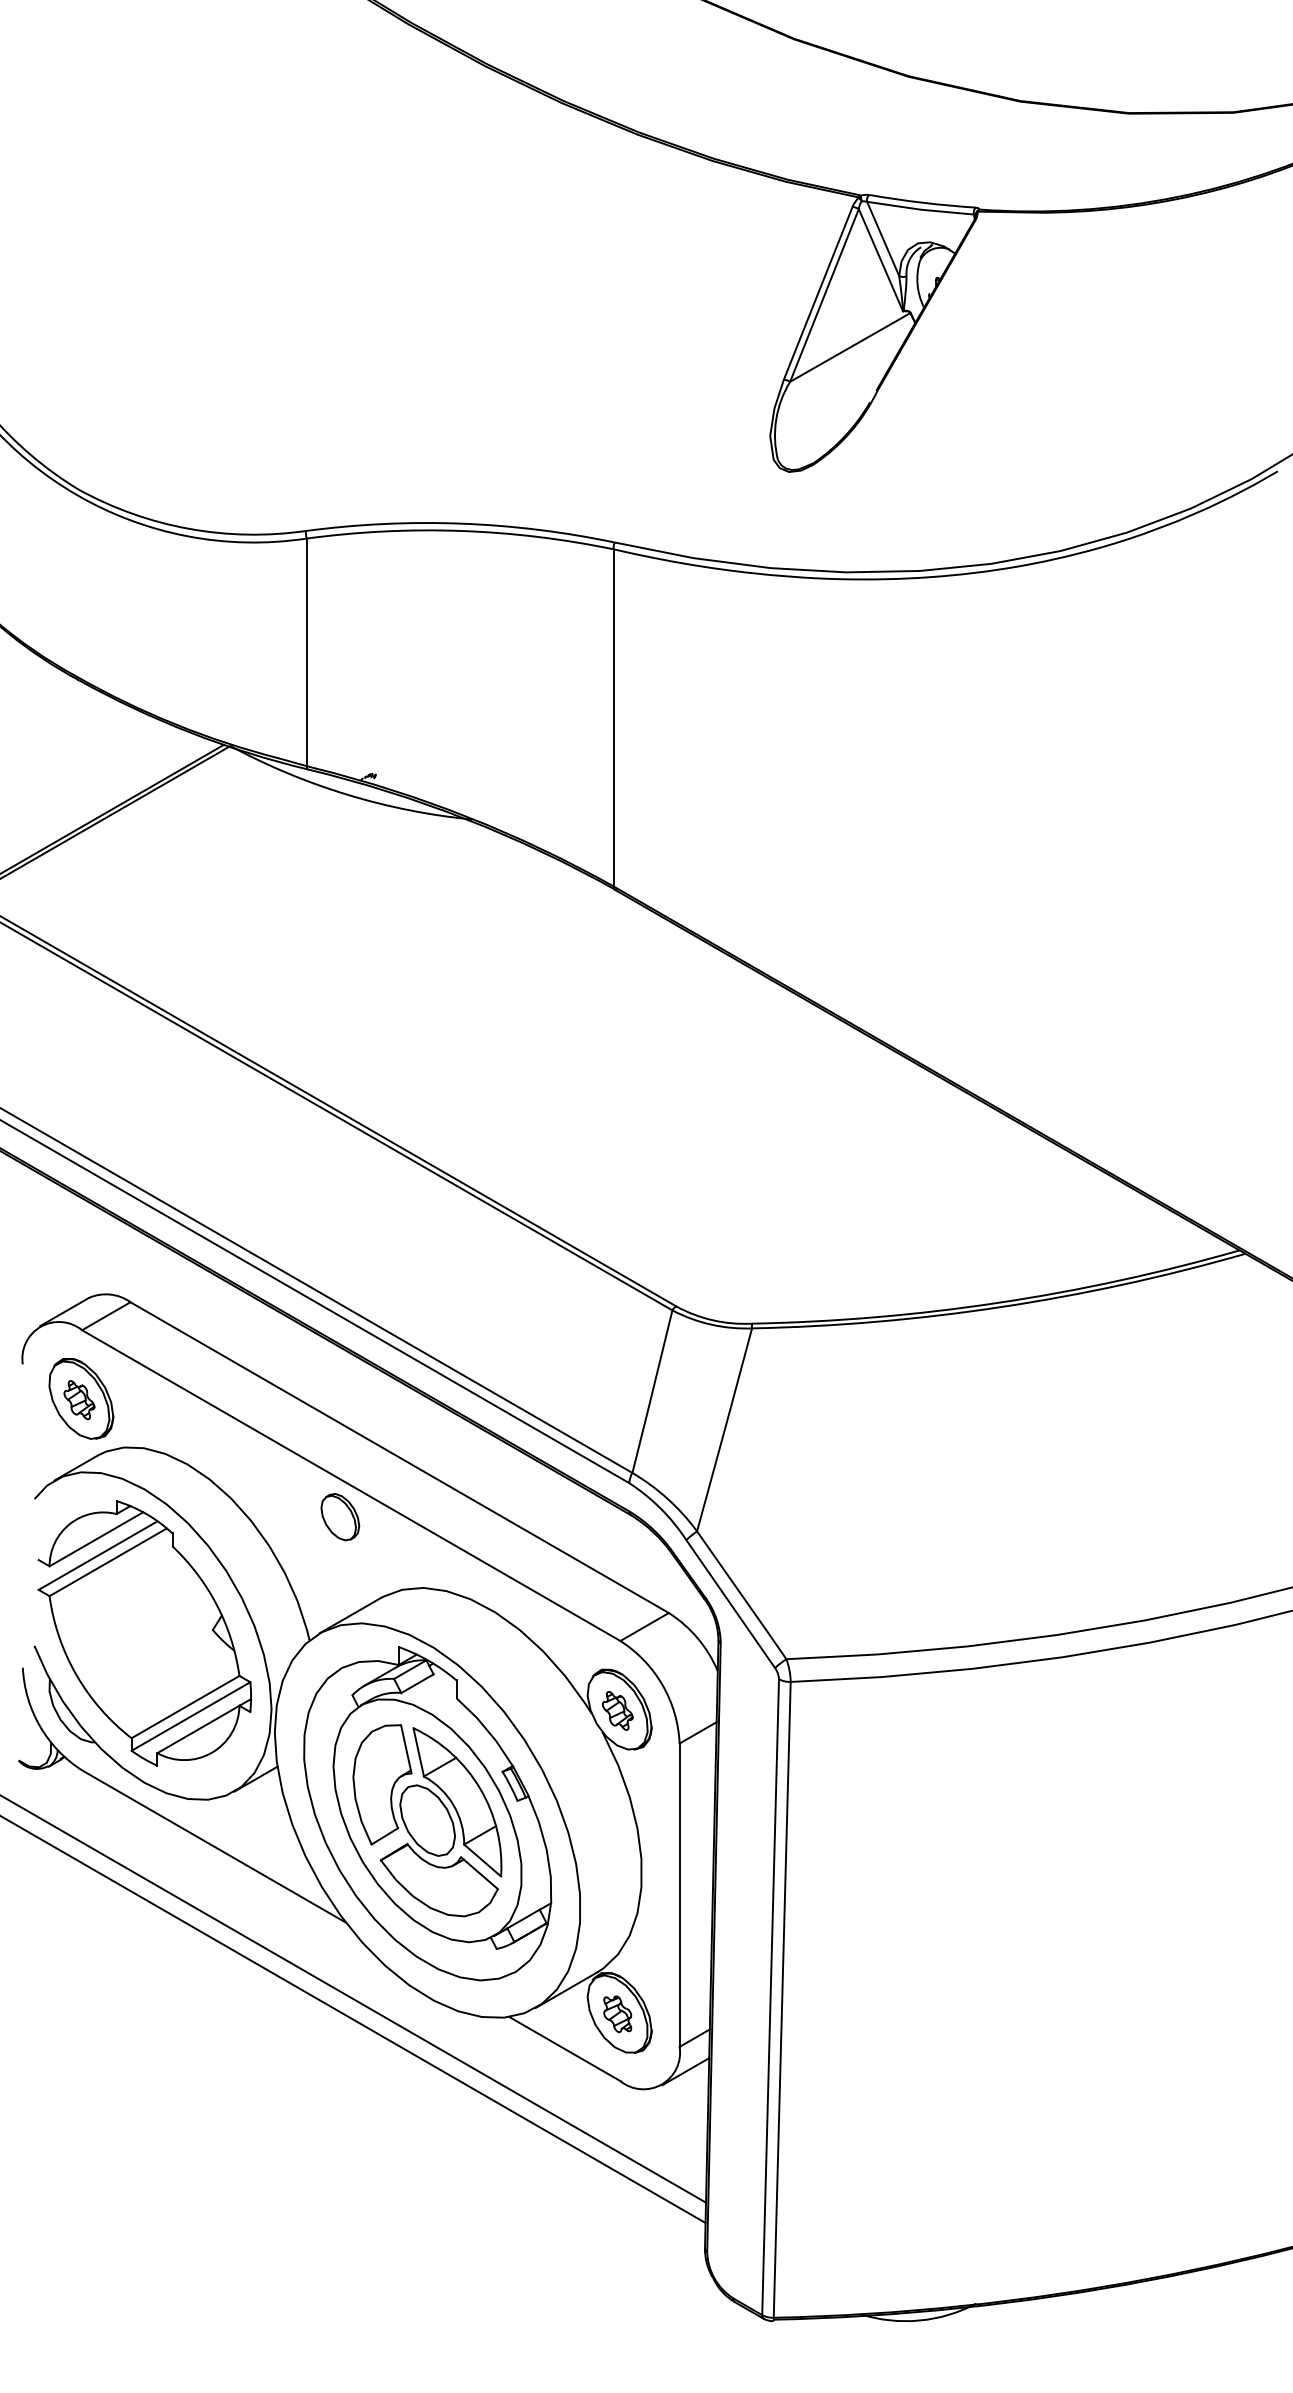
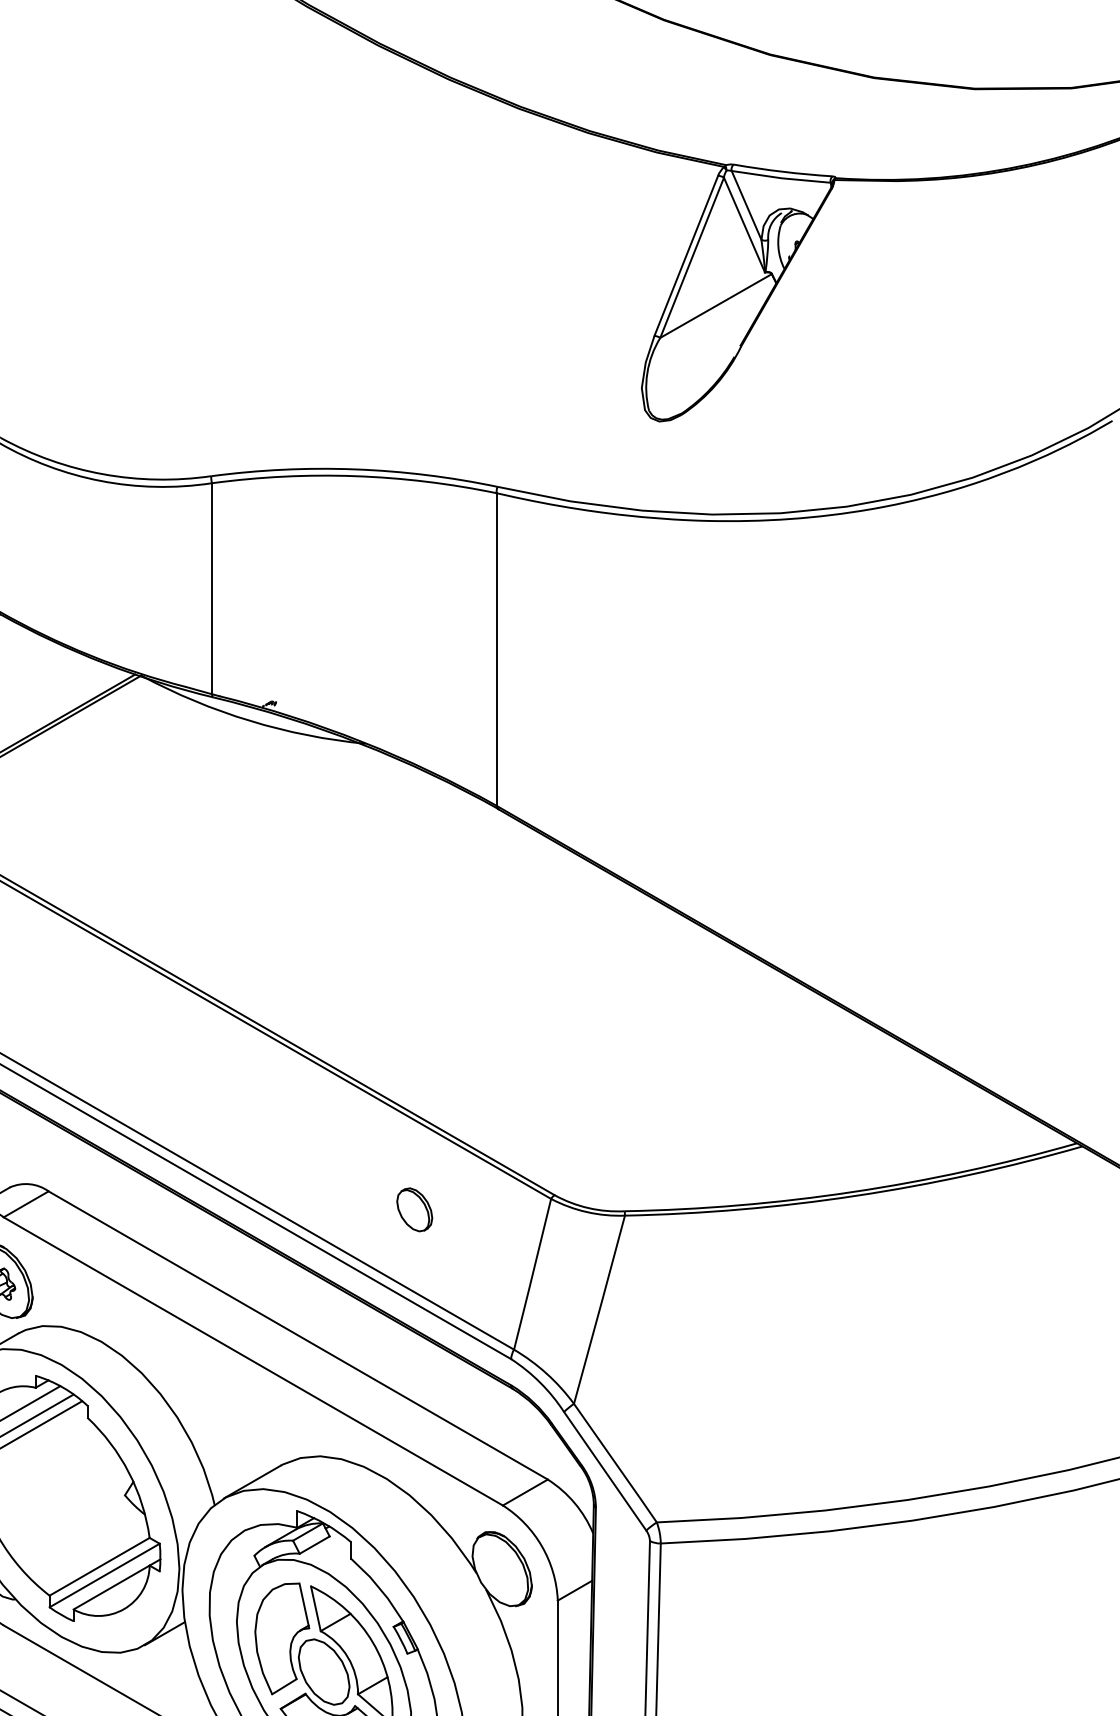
part: (340, 1517) -> (414, 1210), moved
part: (617, 1710) -> (500, 1569), removed

